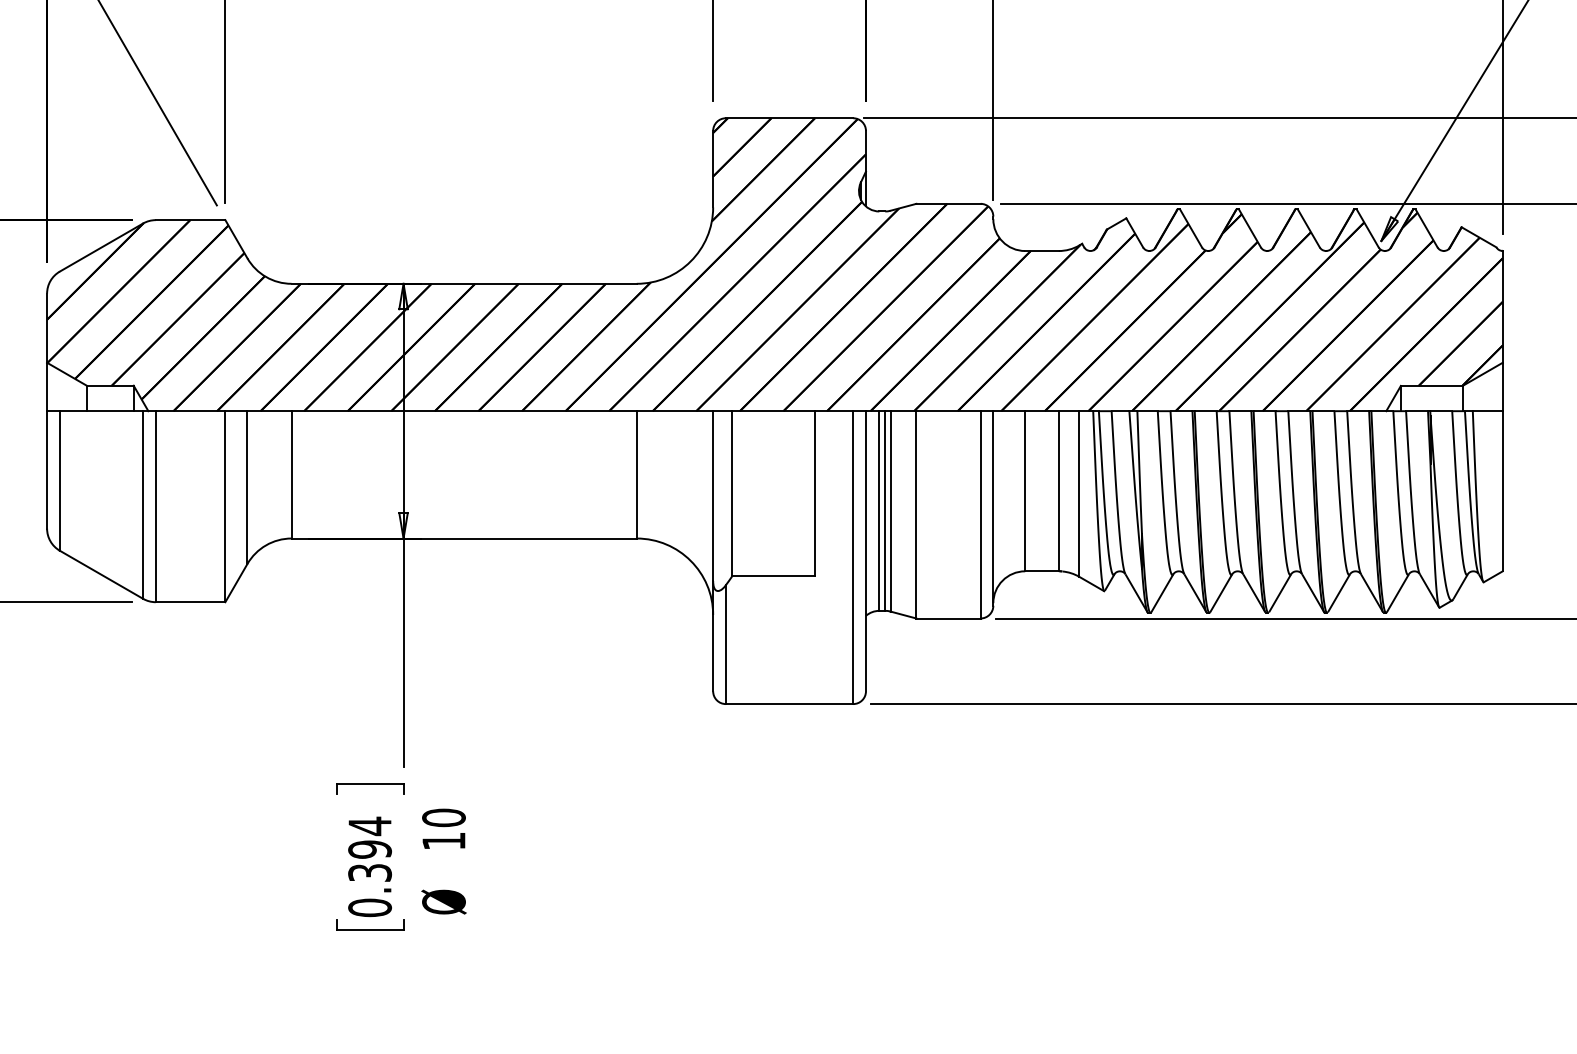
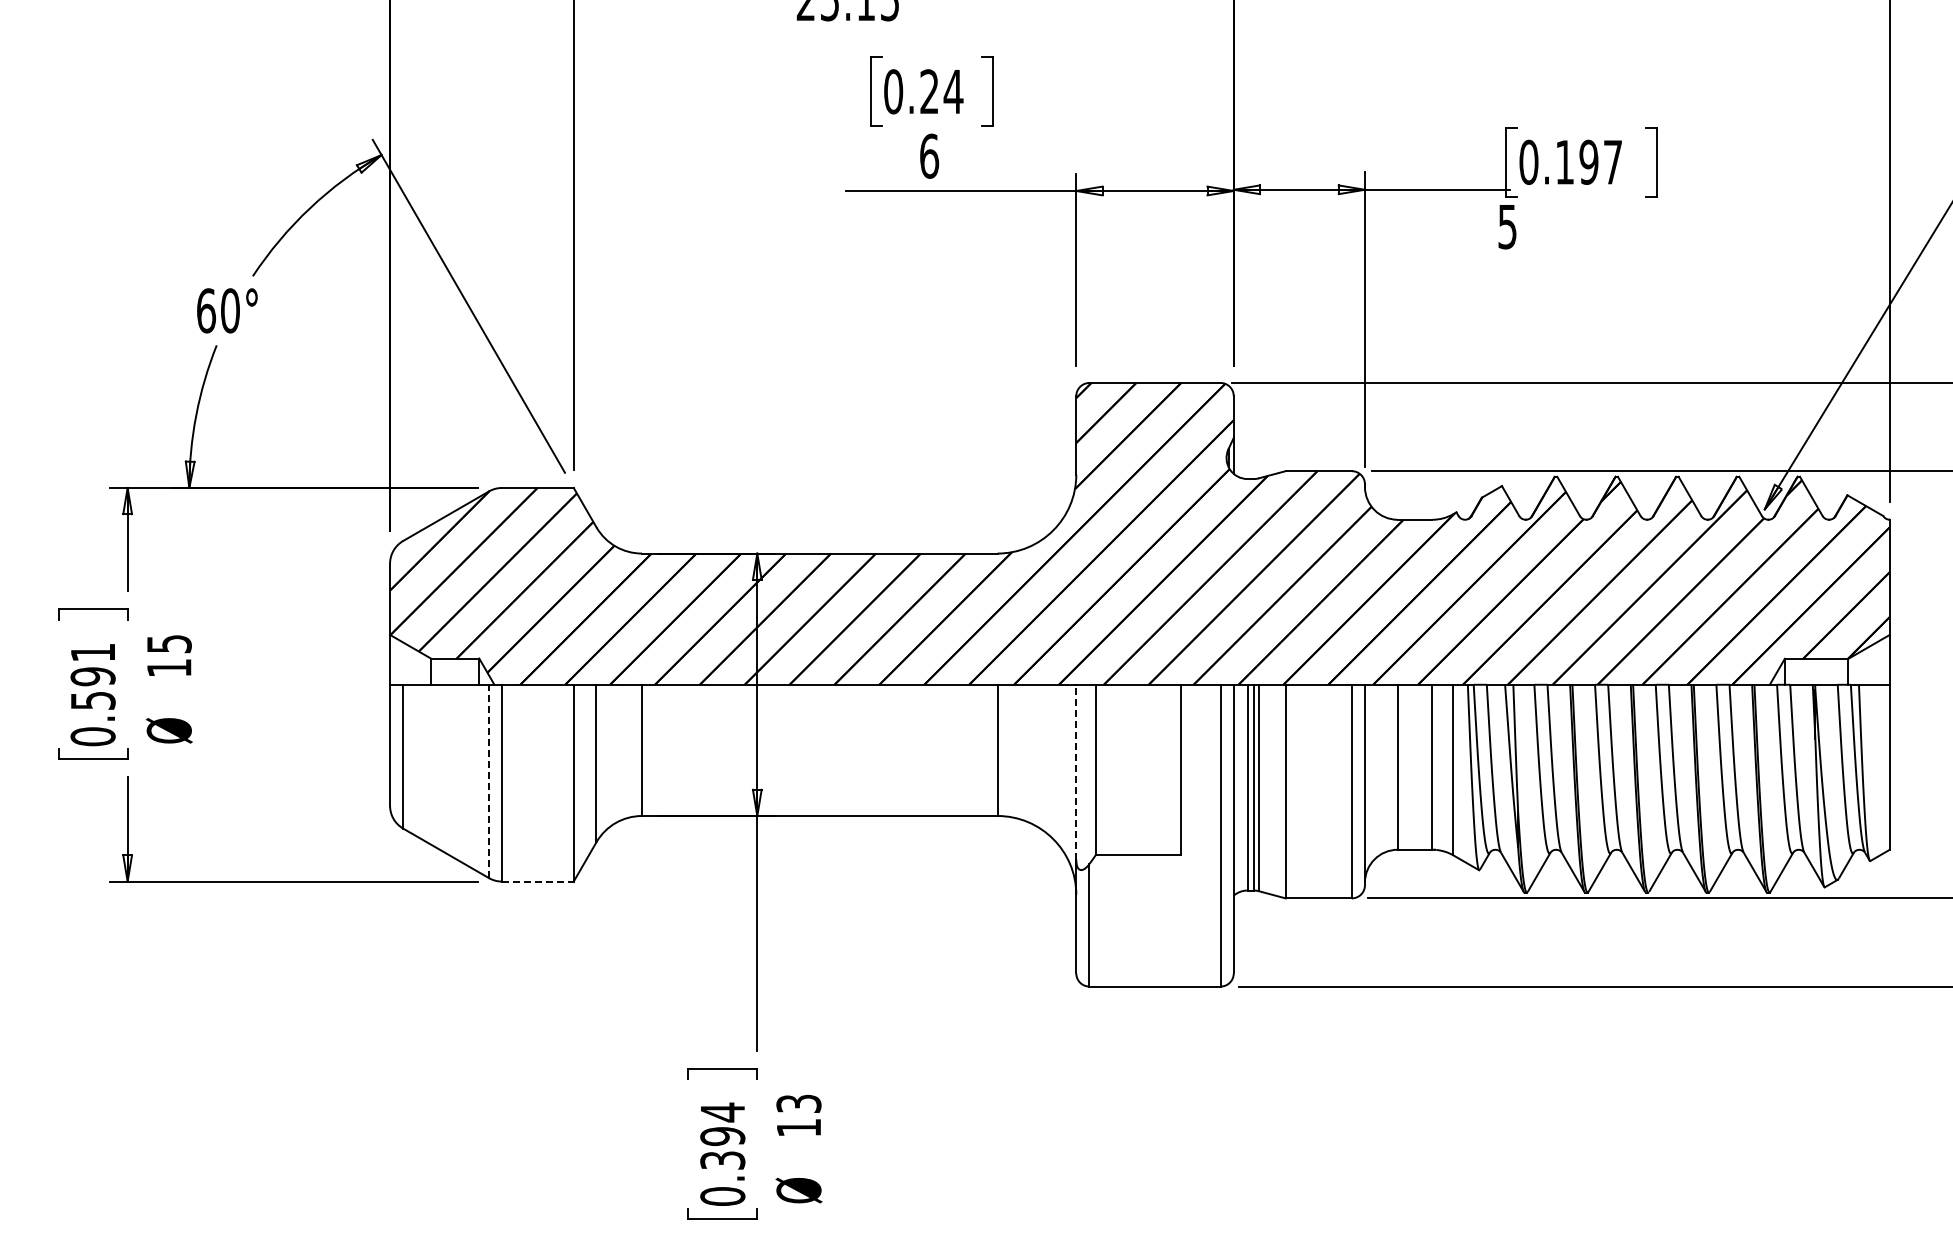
line: (713, 495) -> (1076, 771), solid -> dashed
line: (142, 505) -> (488, 781), solid -> dashed
line: (190, 602) -> (537, 881), solid -> dashed
text: (443, 817) -> (798, 1103), 10 -> 13

